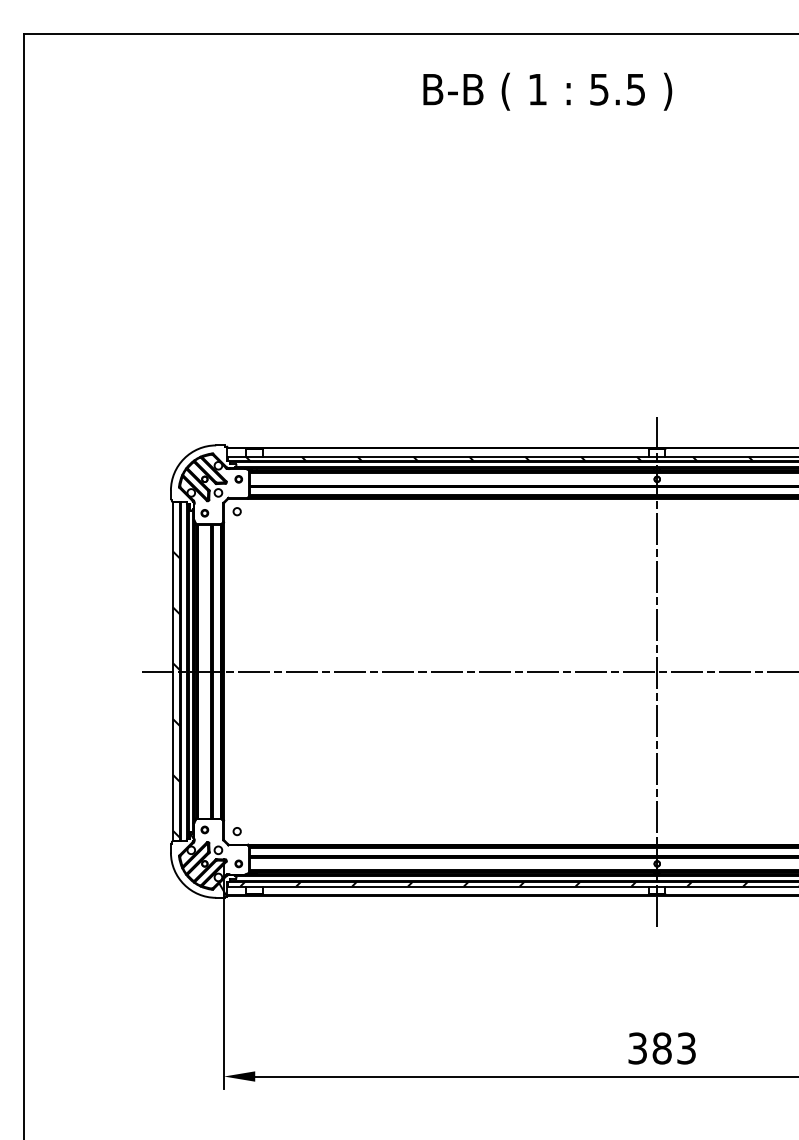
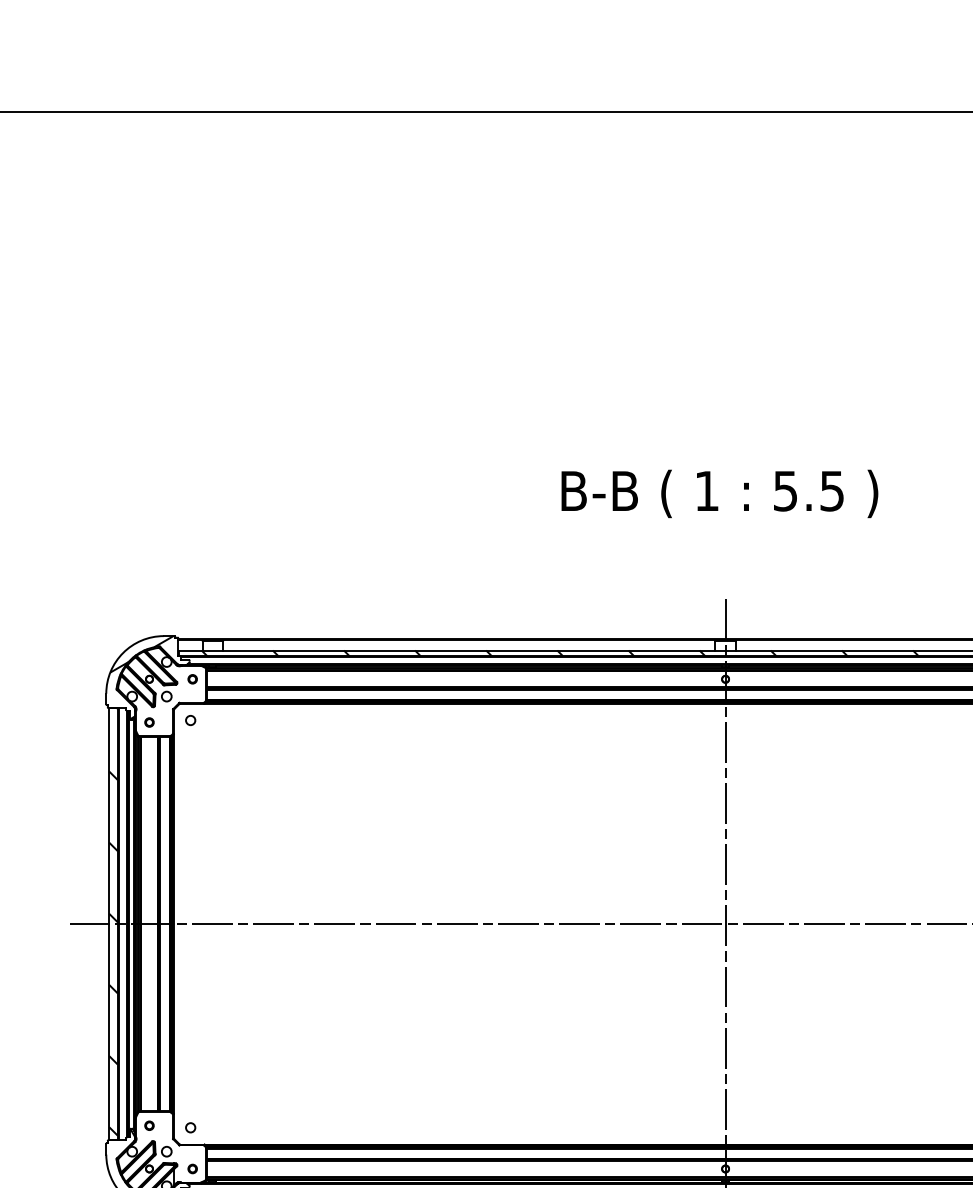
text: (547, 91) -> (719, 493), moved
hatch: (198, 477) -> (141, 676), added

